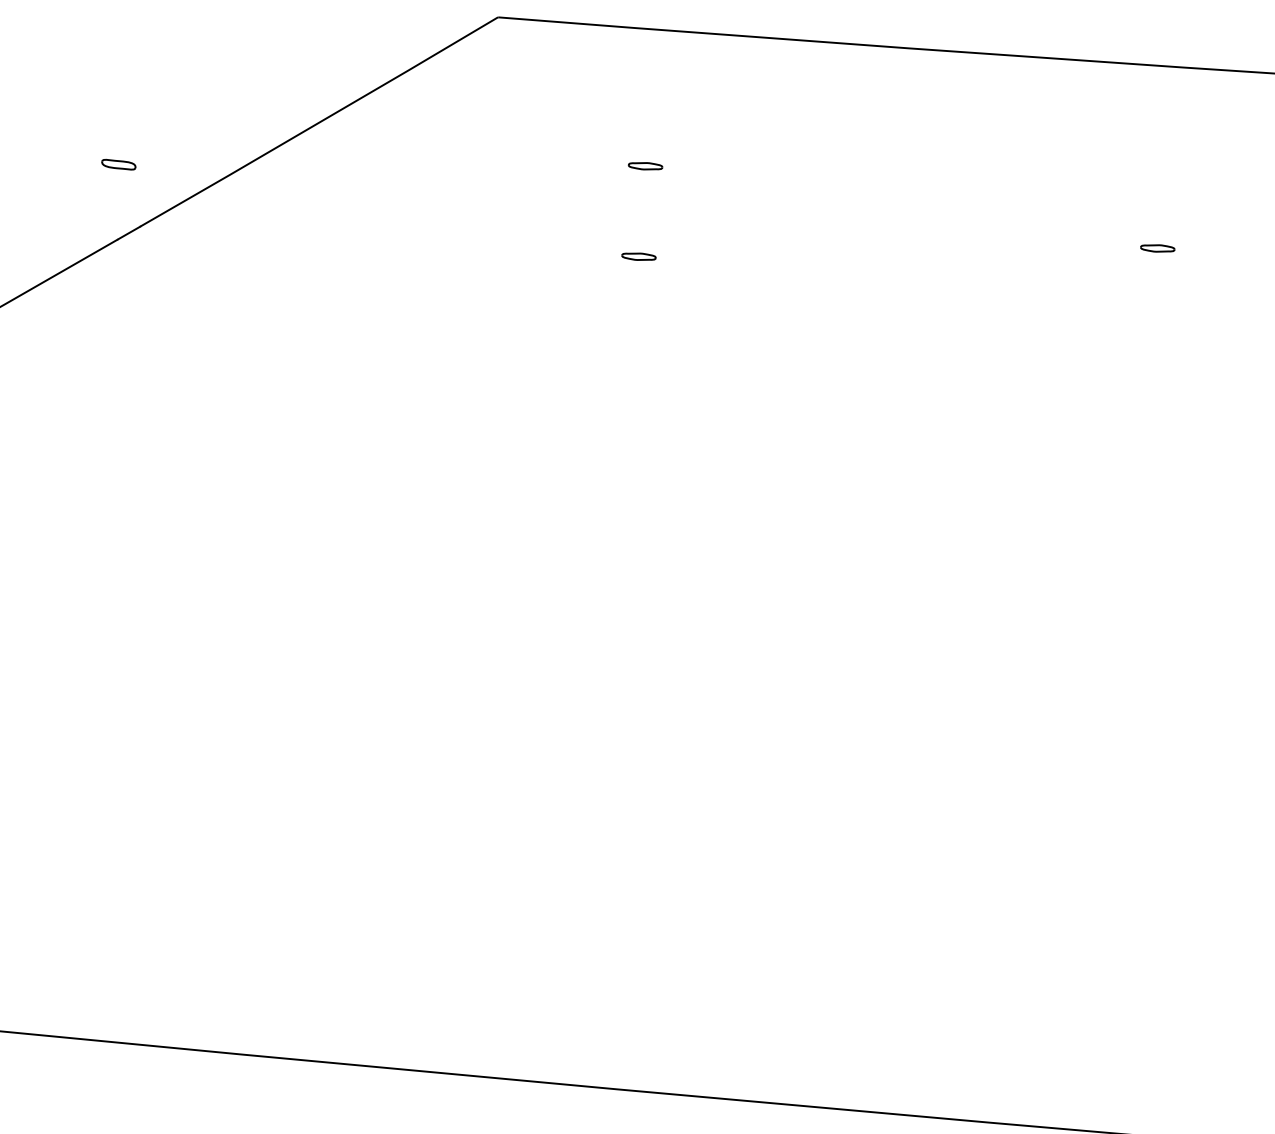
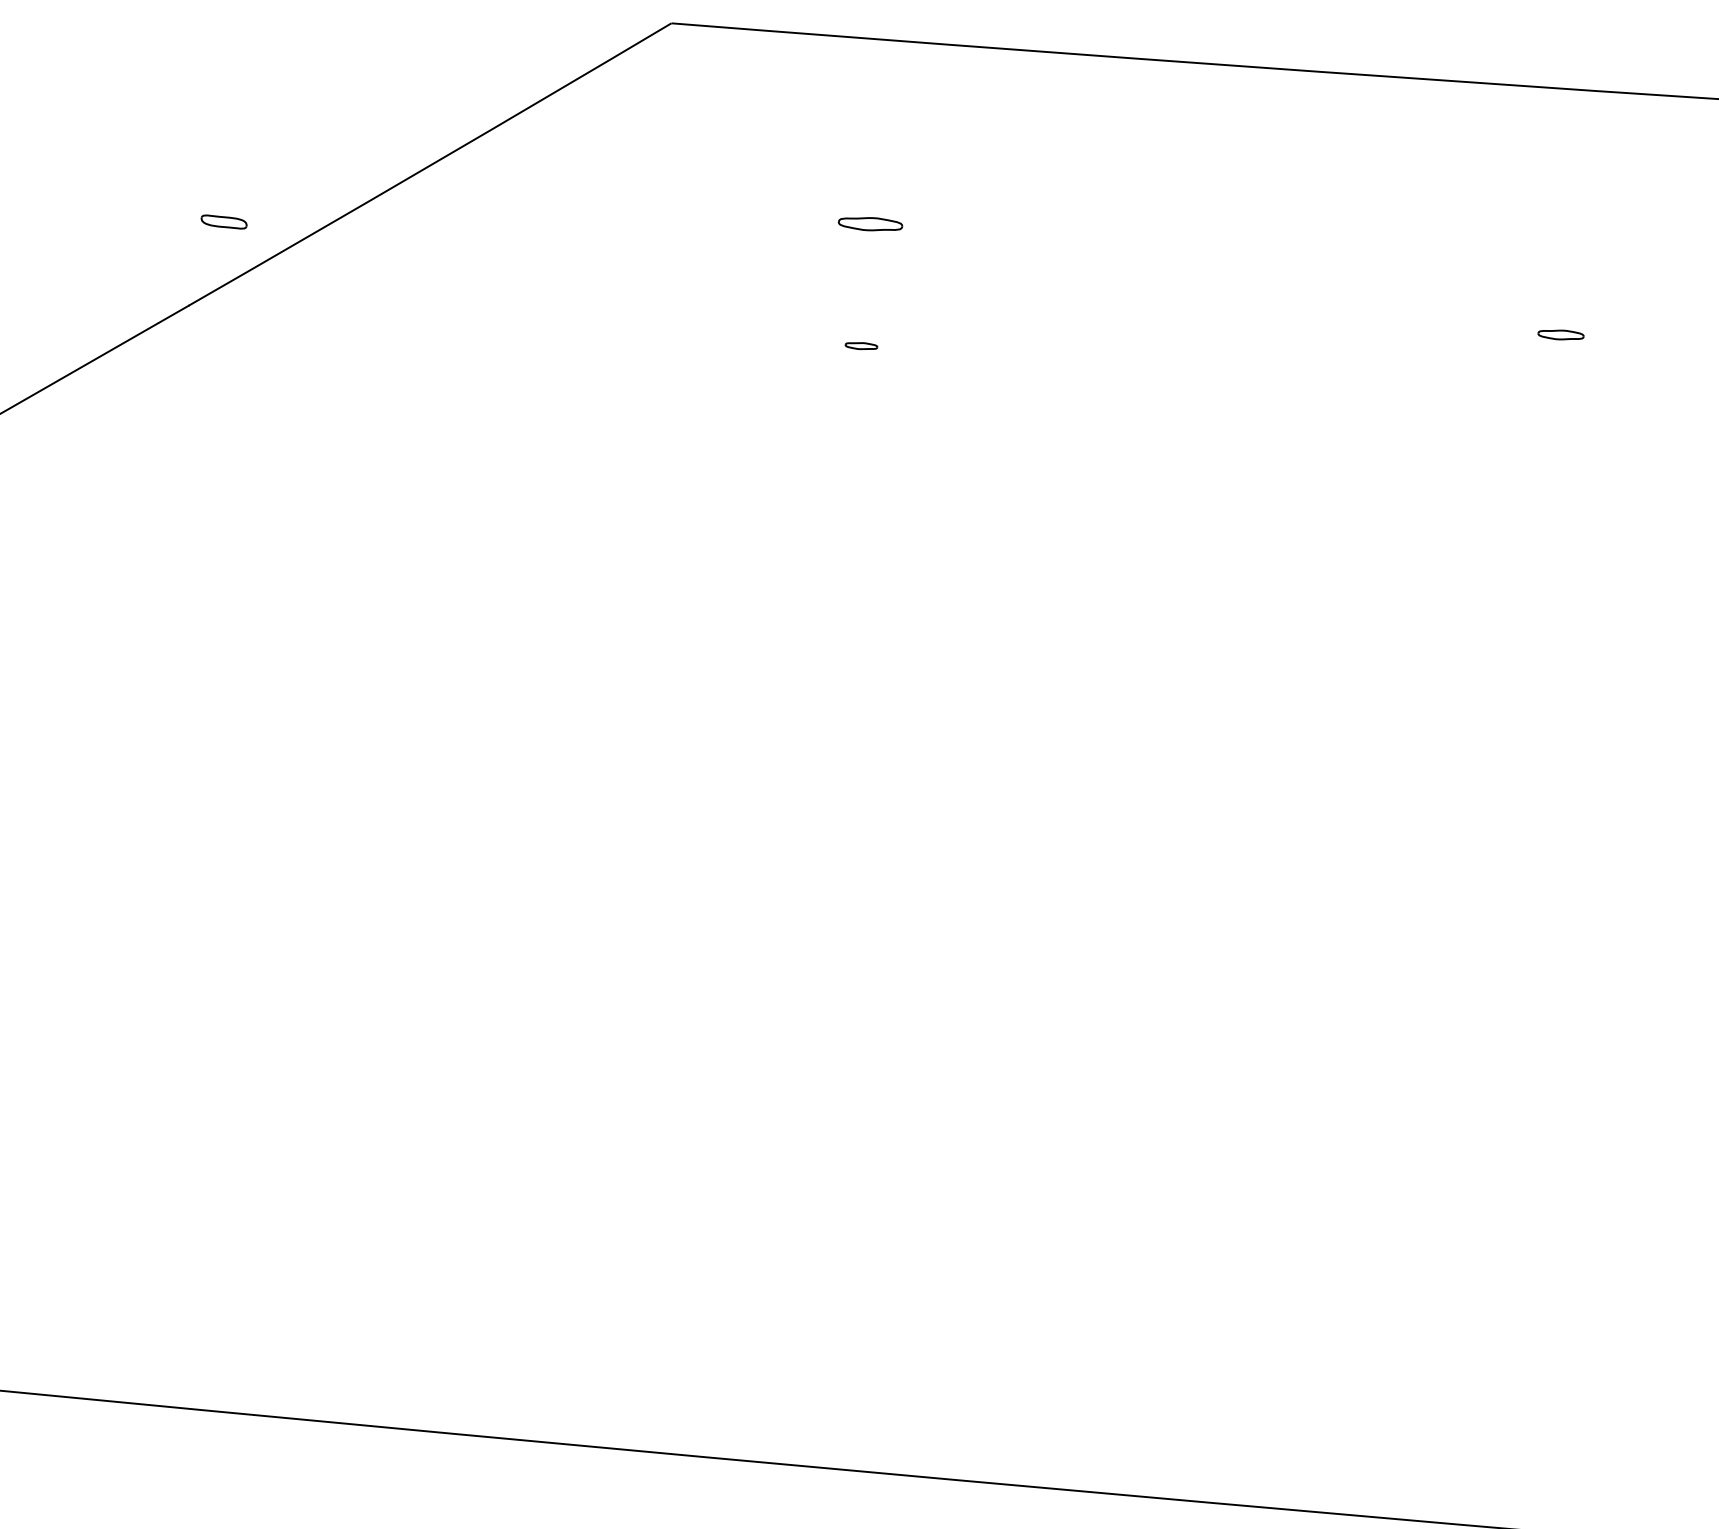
part: (118, 164) -> (223, 221), moved
part: (644, 165) -> (869, 223), size x1.4
part: (638, 256) -> (861, 345), size x0.7

